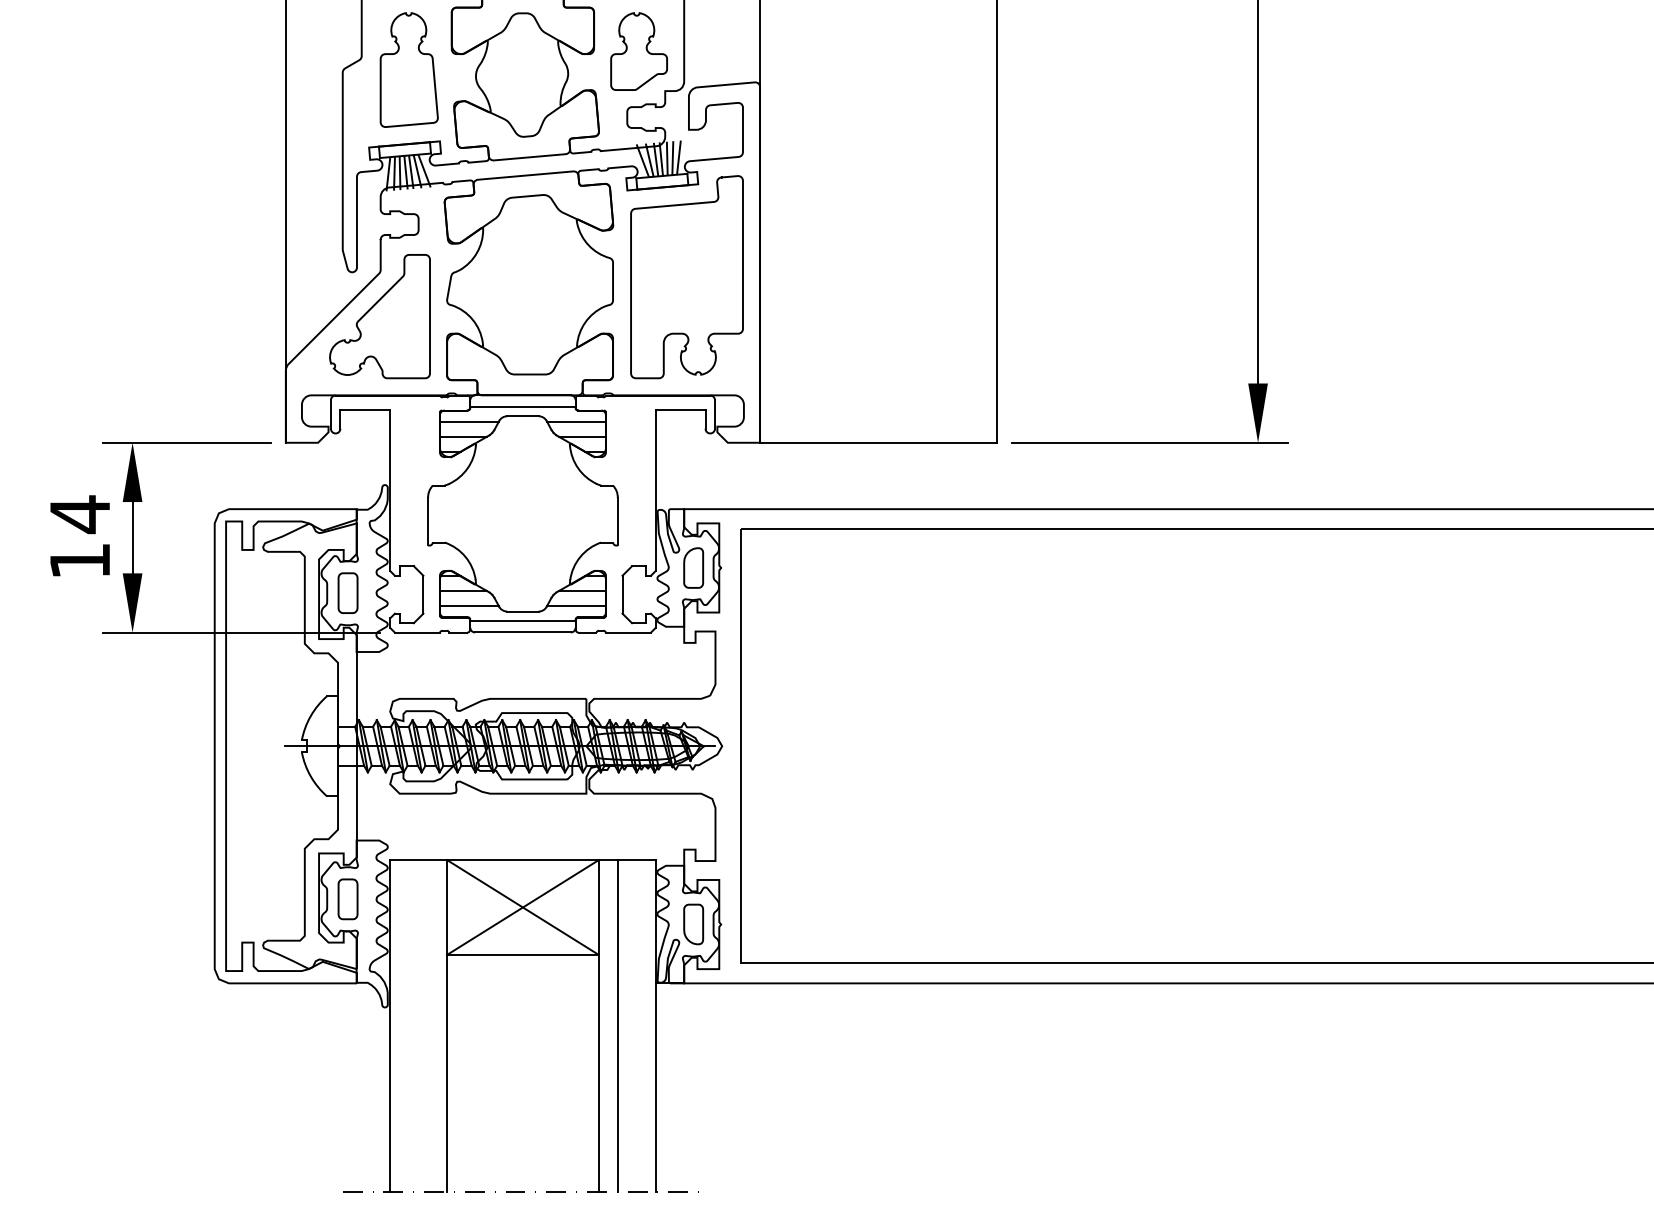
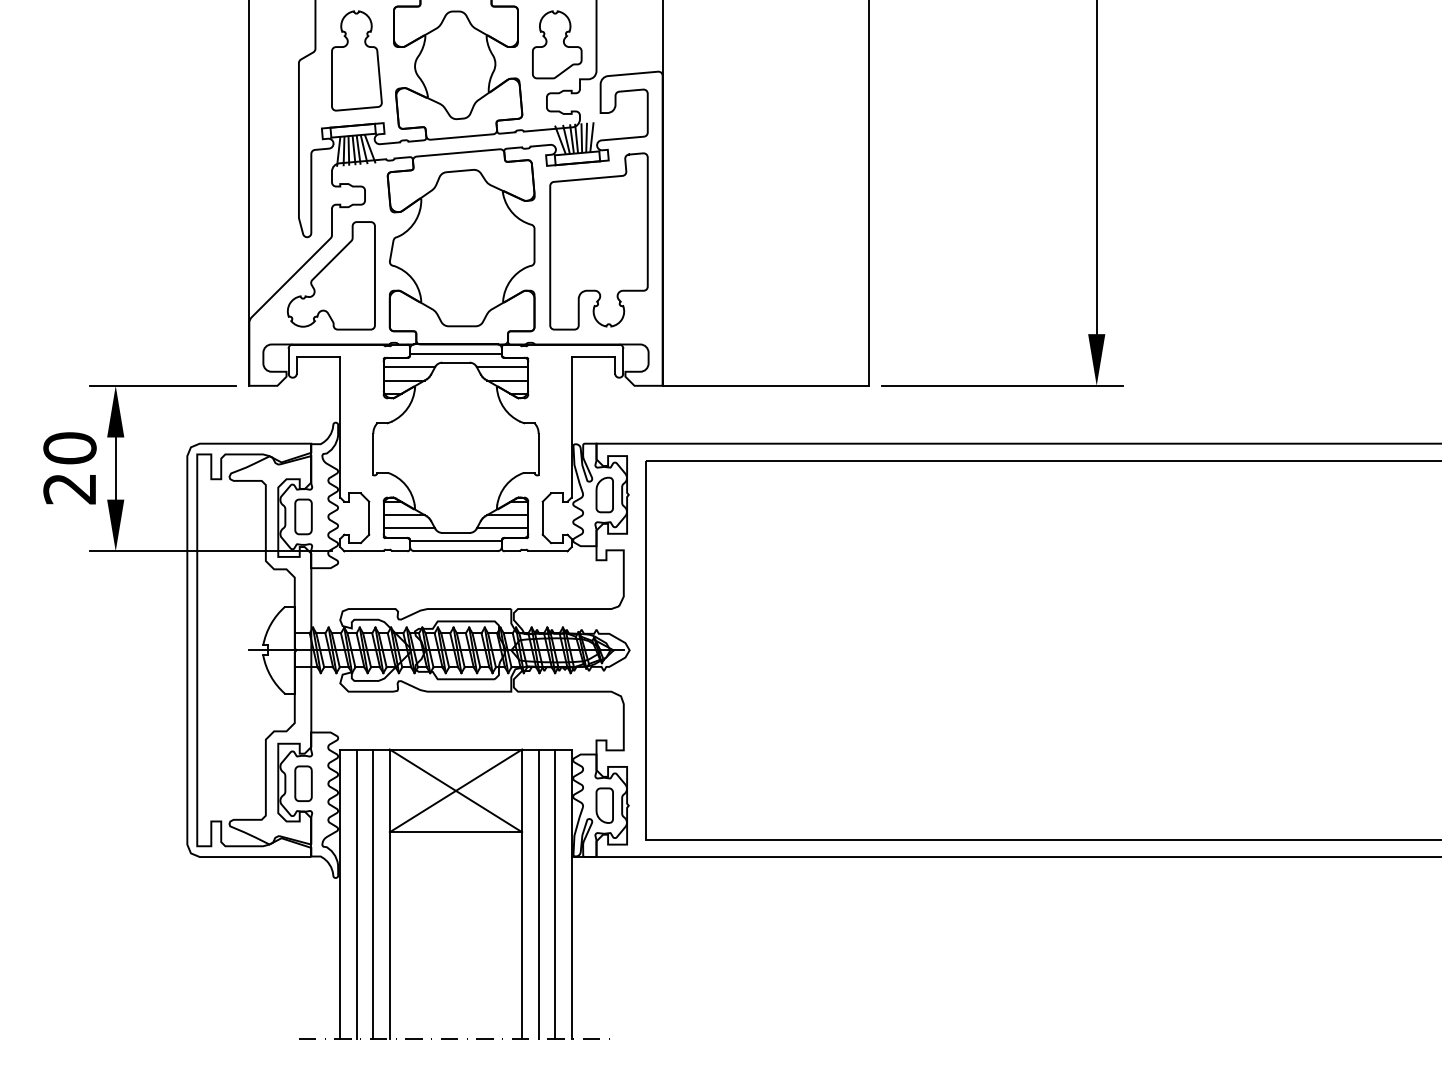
text: (79, 536) -> (69, 467), 14 -> 20
line: (408, 1025) -> (356, 893), added
line: (428, 1025) -> (373, 893), added
line: (637, 1025) -> (555, 893), added

